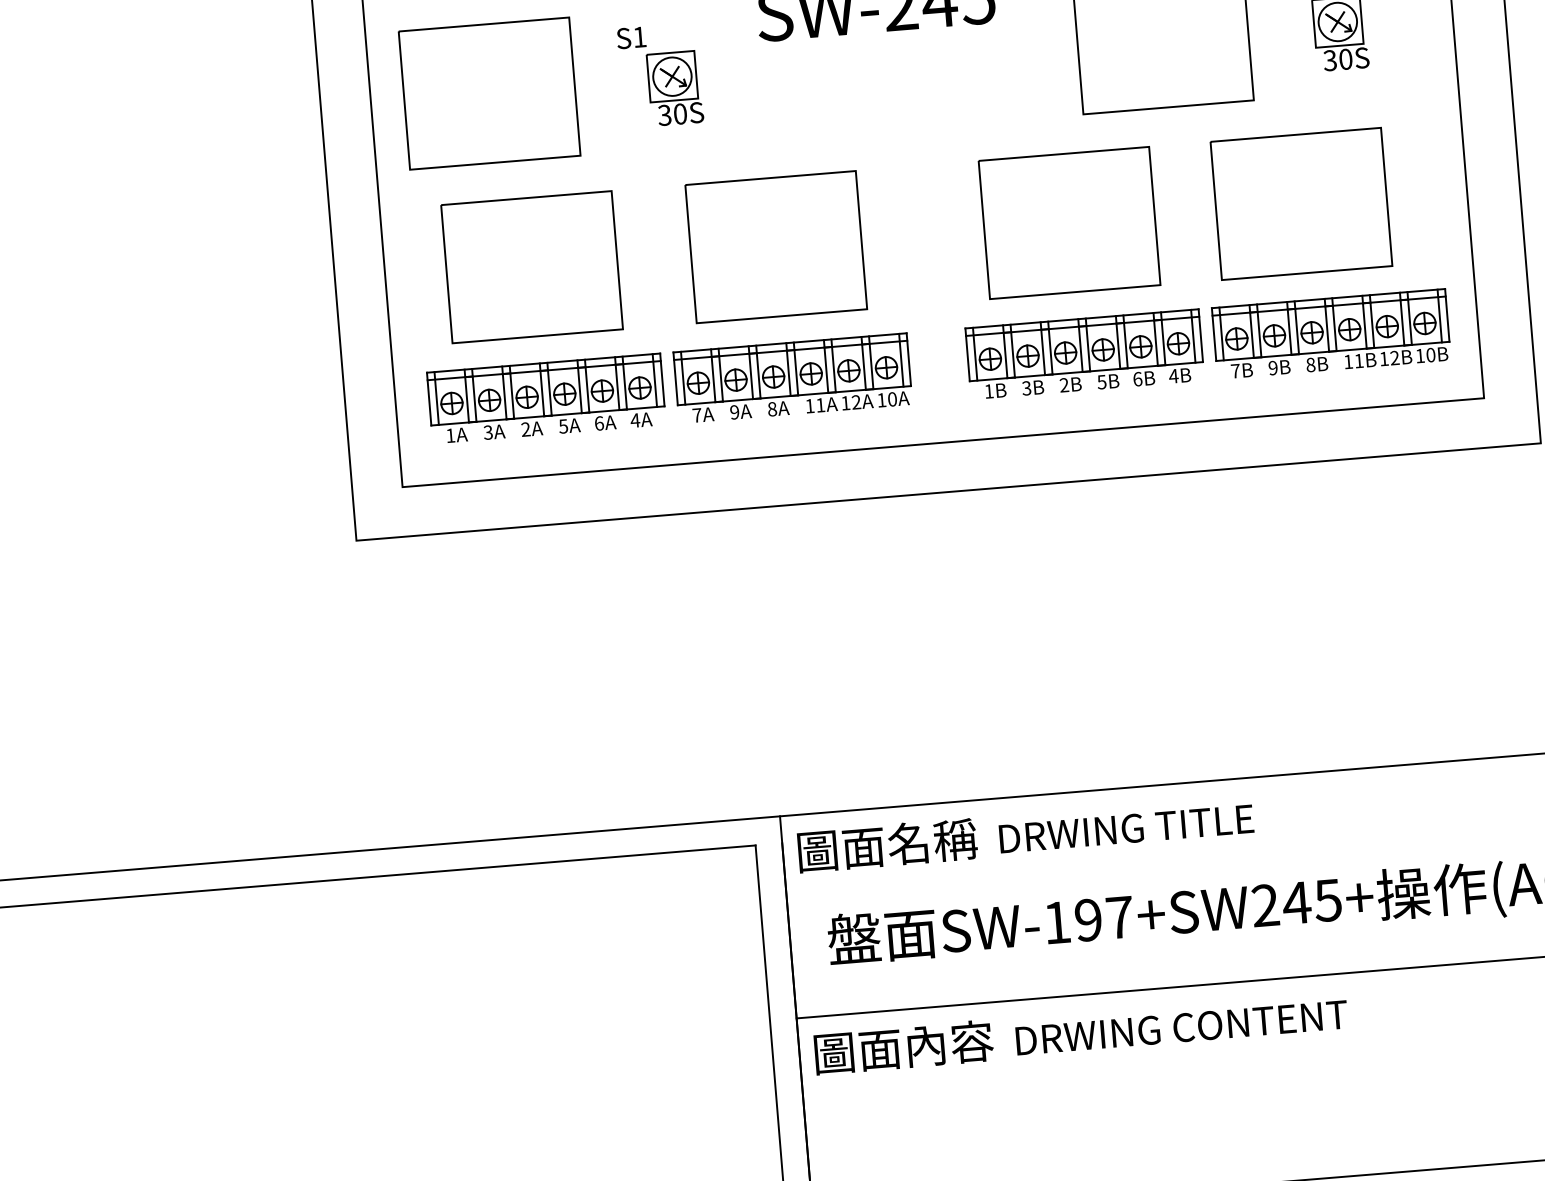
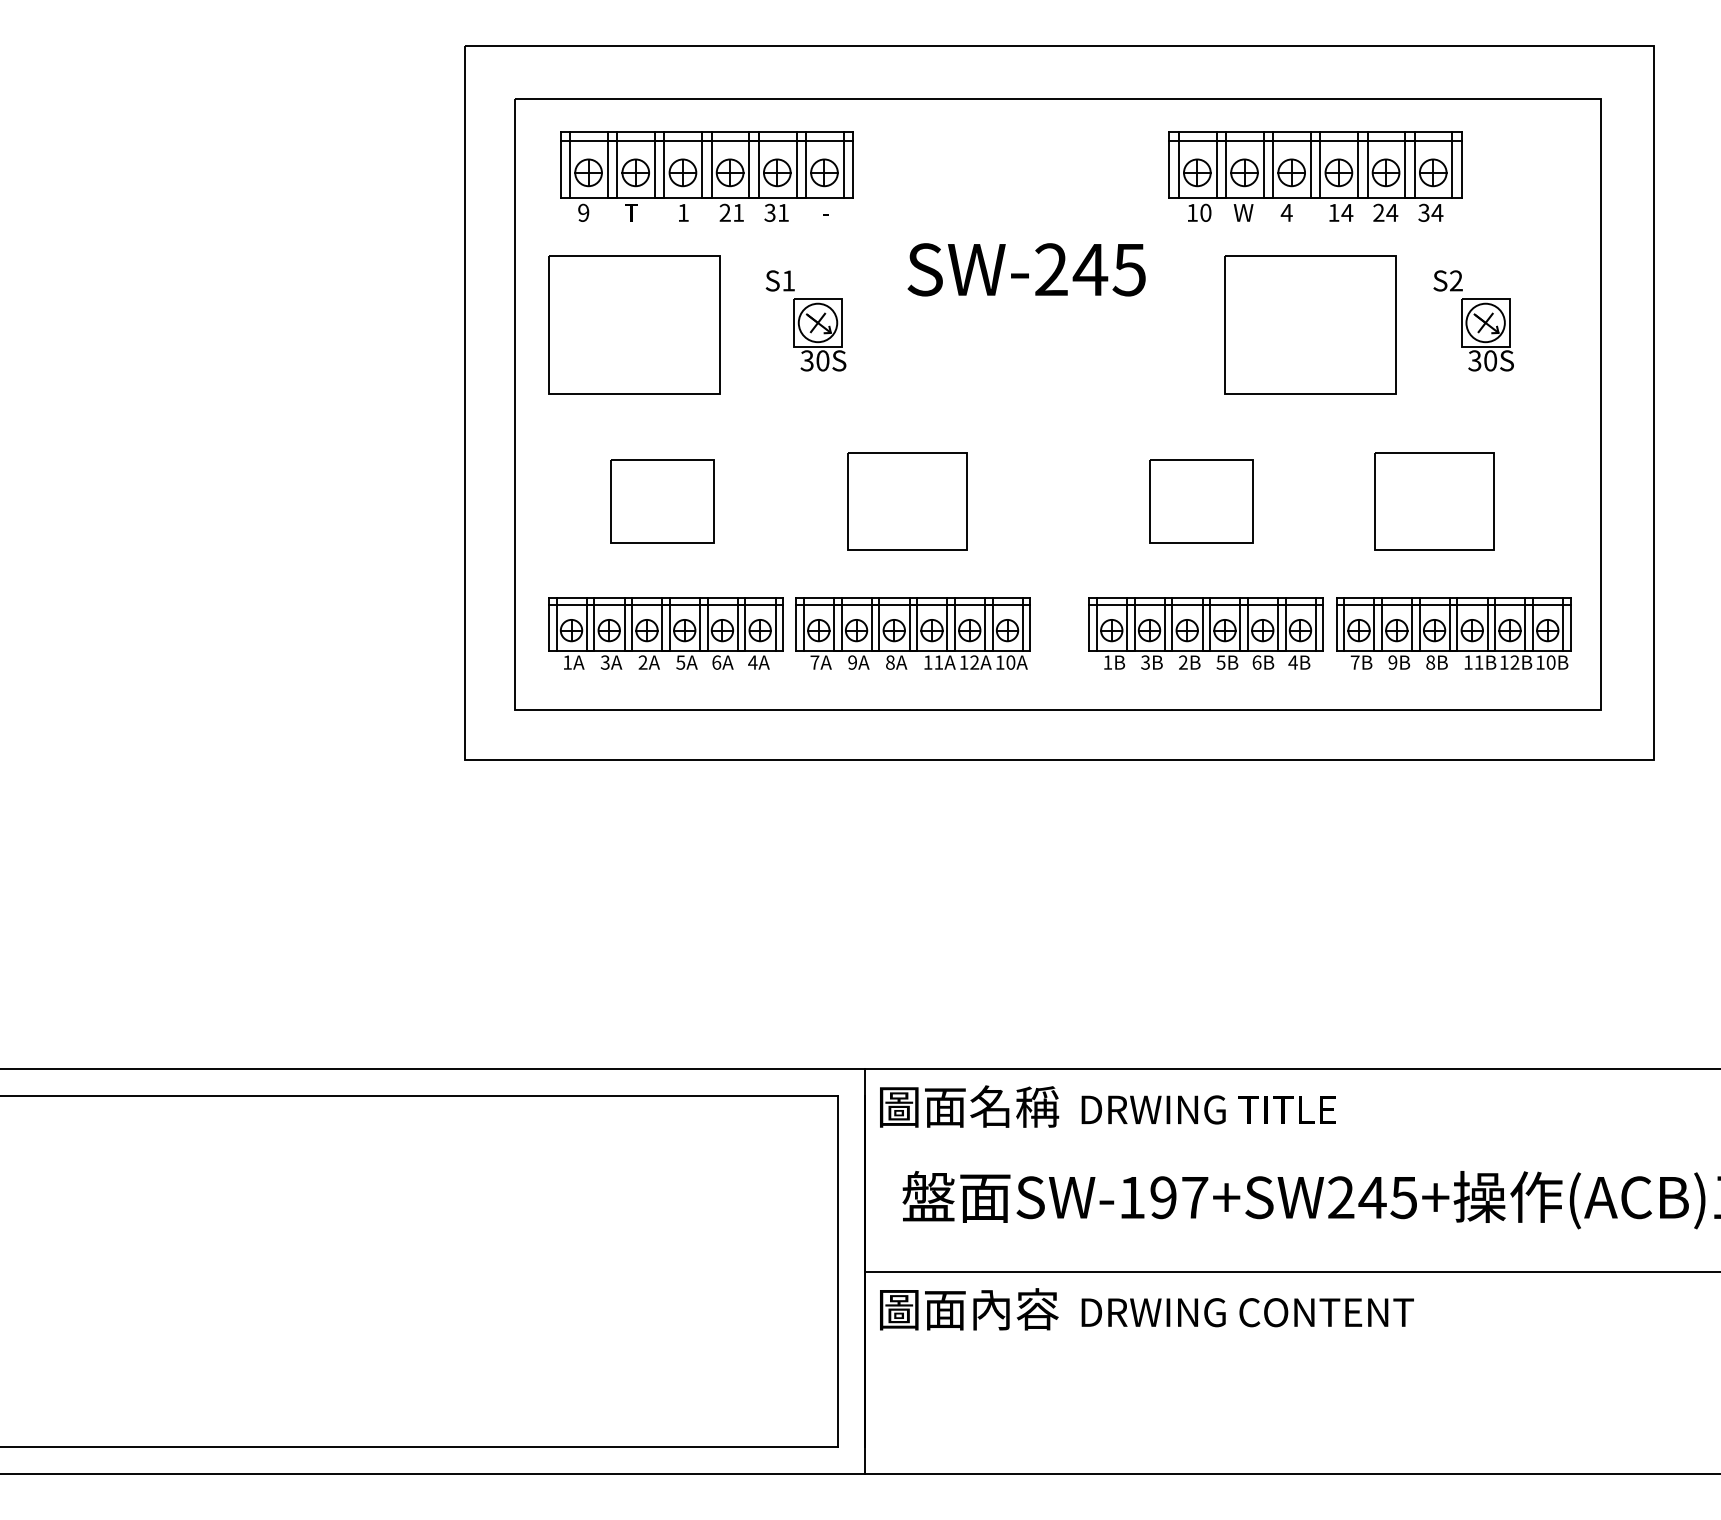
part: (1301, 204) -> (1434, 501), size x0.7
part: (1069, 223) -> (1201, 501), size x0.6
part: (776, 247) -> (907, 501), size x0.7
part: (532, 267) -> (662, 501), size x0.6

